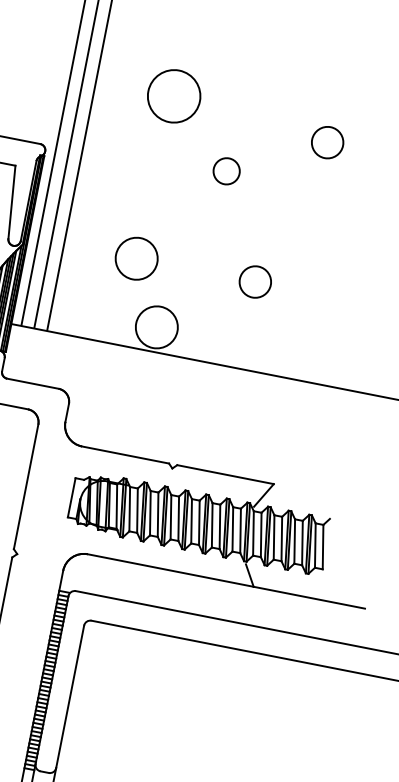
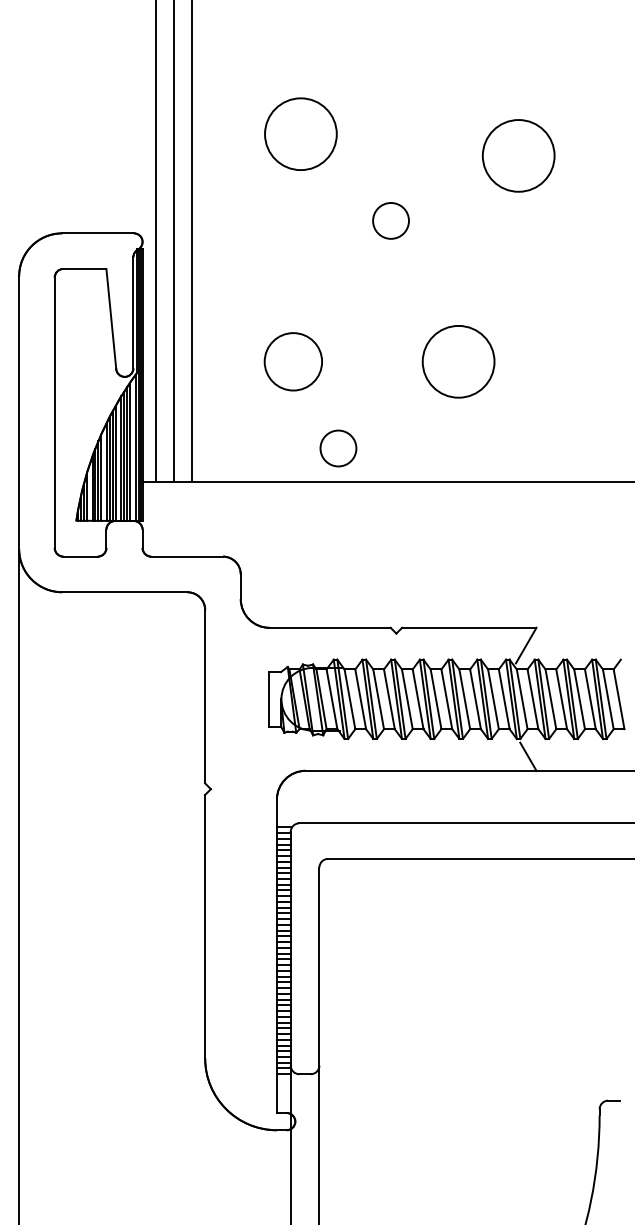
circle: (327, 142) -> (518, 155), size x1.67
circle: (255, 281) -> (458, 361), size x1.67
circle: (156, 327) -> (338, 448), size x0.62

